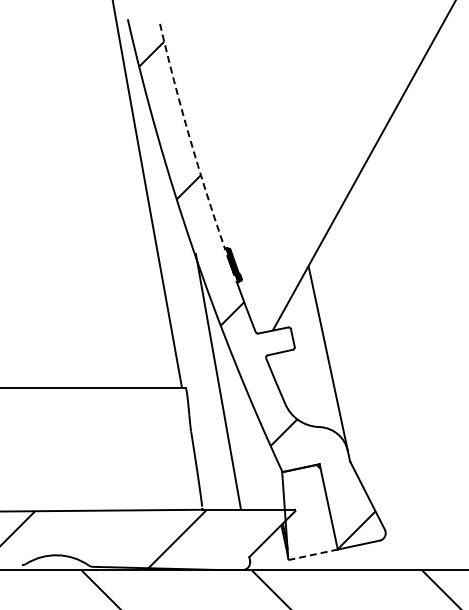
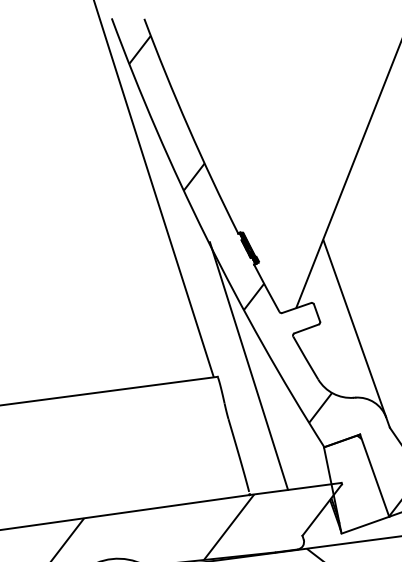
arc: (189, 137) -> (188, 127), dashed -> solid
line: (313, 554) -> (365, 524), dashed -> solid

